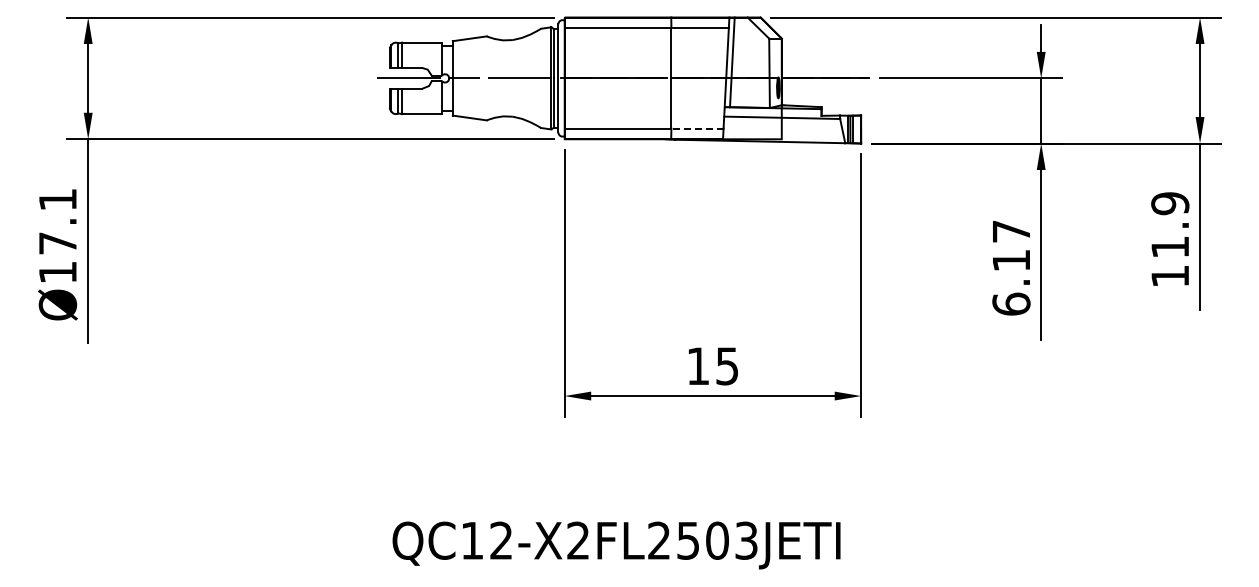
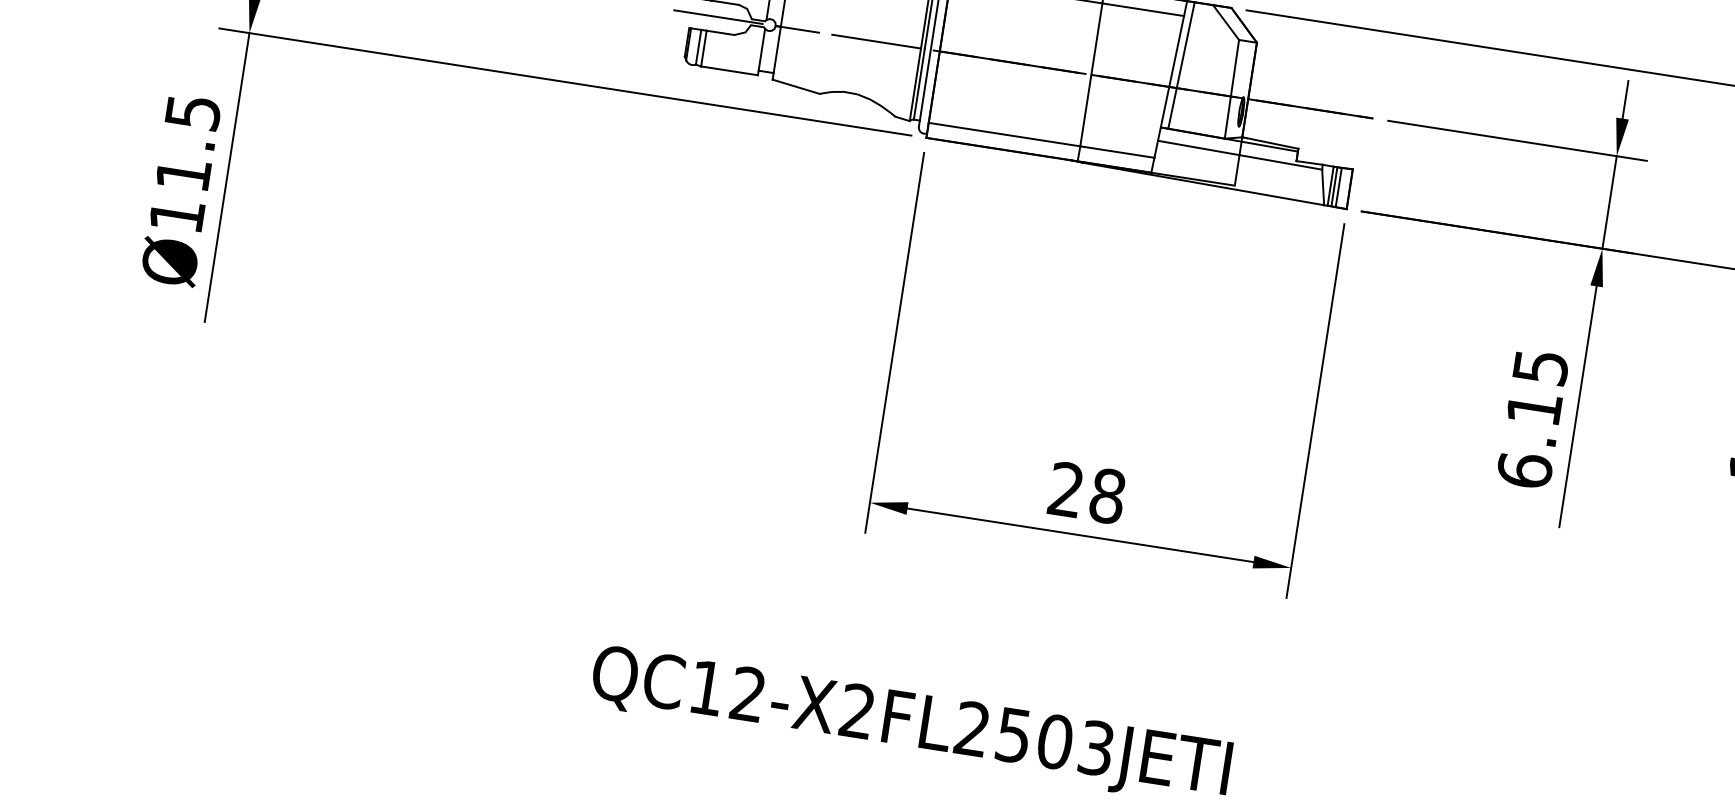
line: (697, 128) -> (1117, 151), dashed -> solid
text: (58, 221) -> (189, 143), Ø17.1 -> Ø11.5
text: (1011, 231) -> (1540, 367), 6.17 -> 6.15
text: (712, 366) -> (1086, 493), 15 -> 28

